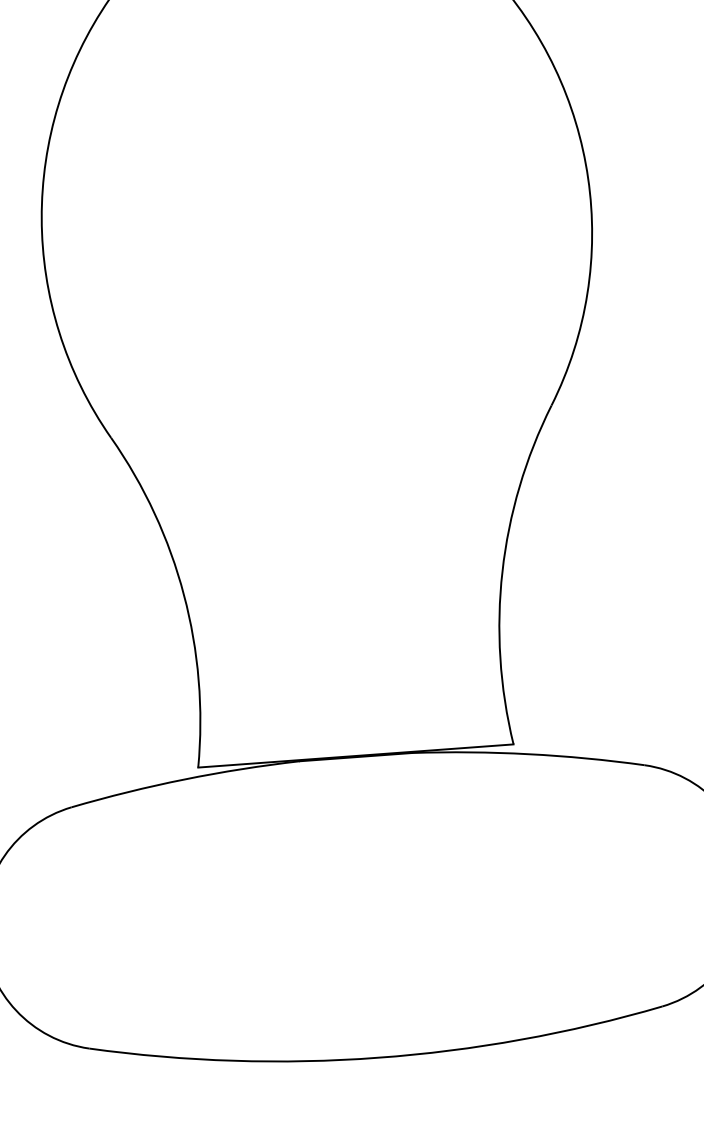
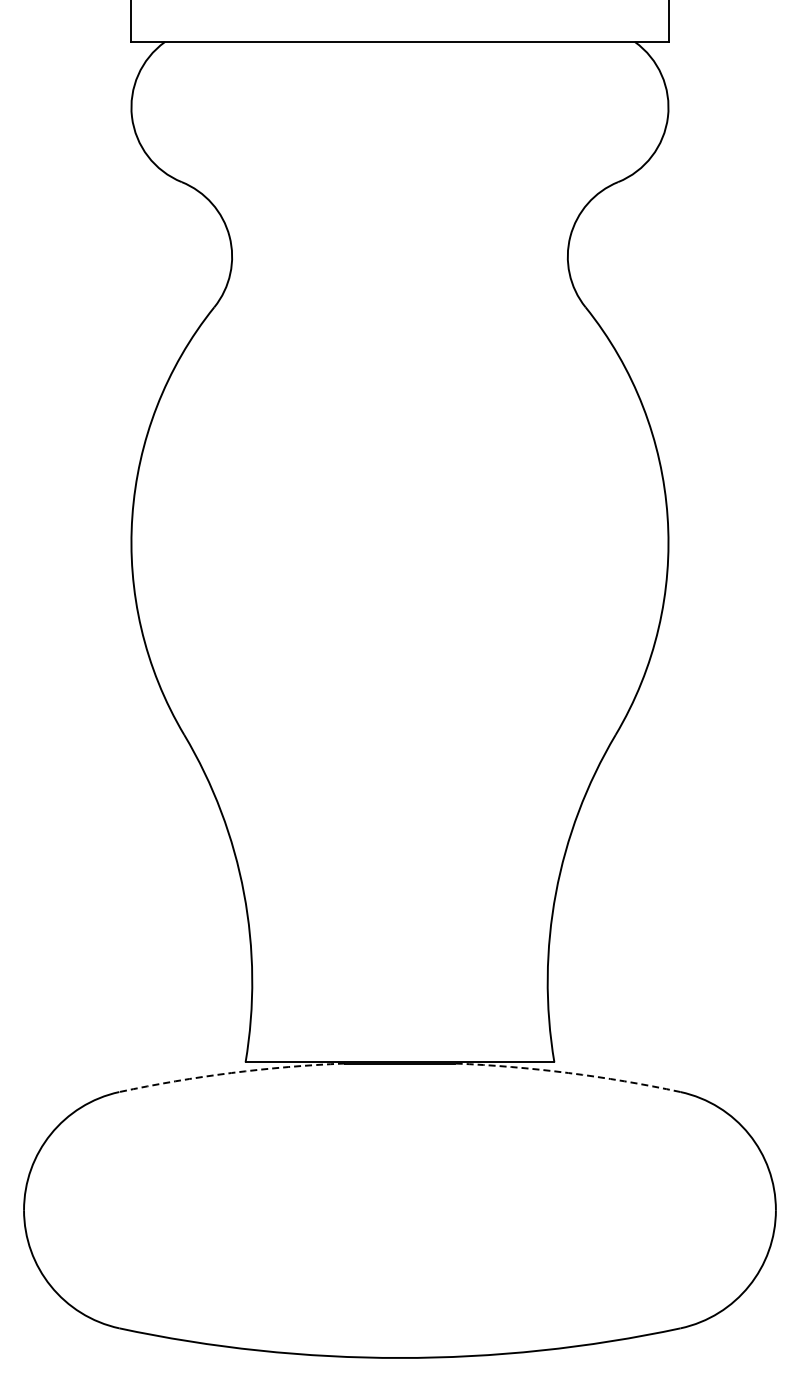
arc: (528, 754) -> (568, 1073), solid -> dashed
arc: (184, 779) -> (231, 1073), solid -> dashed

